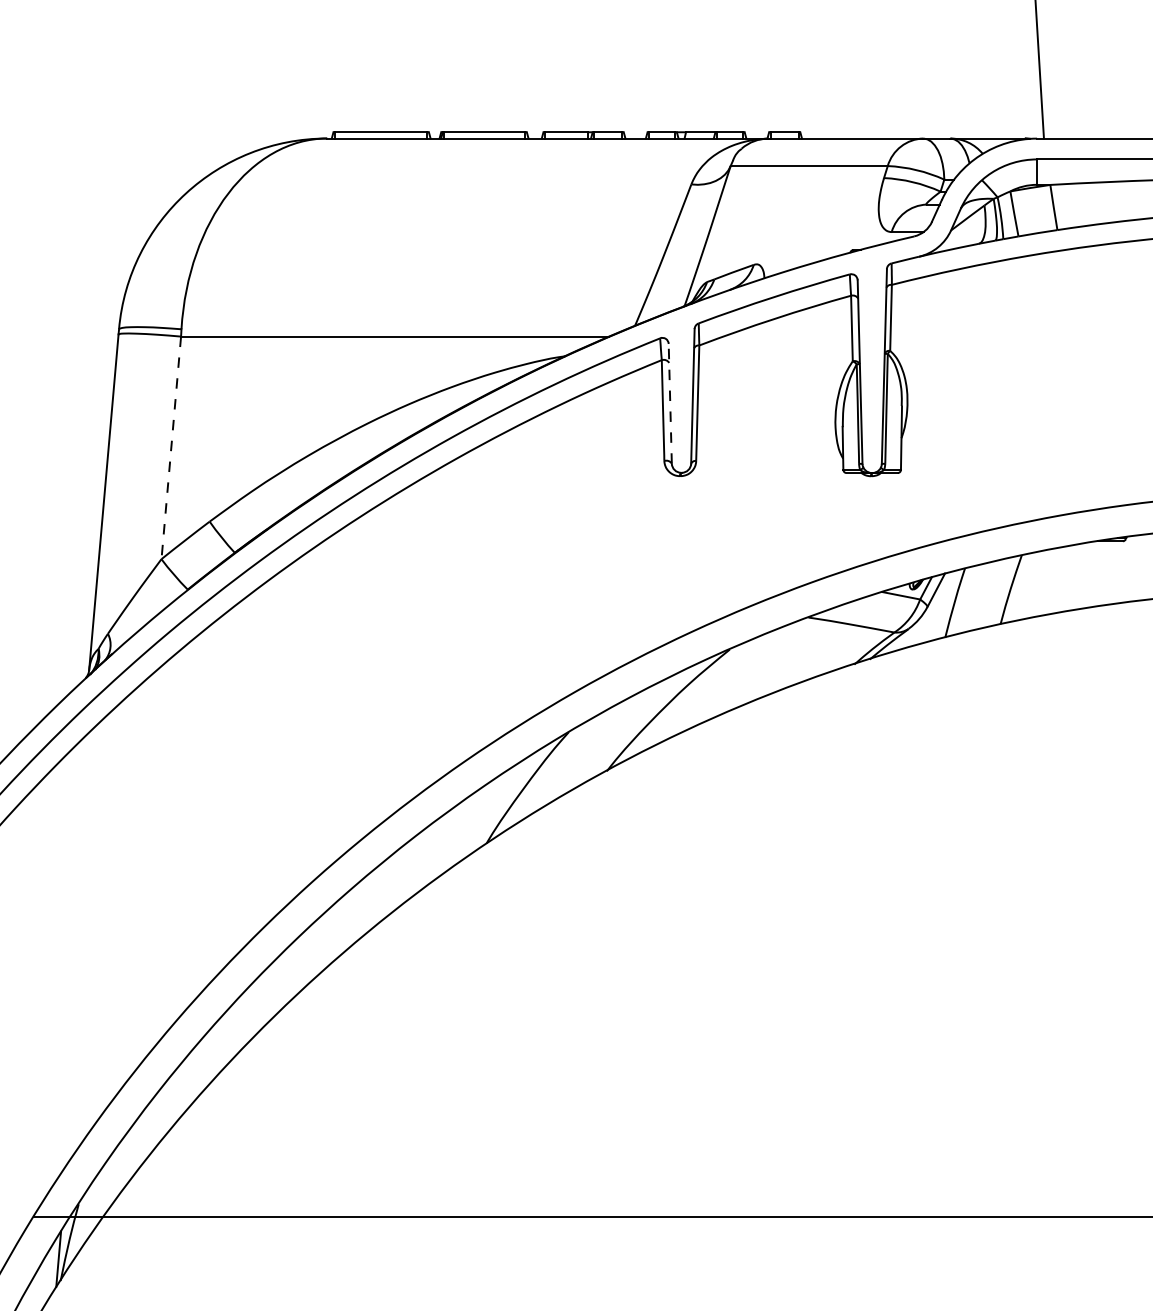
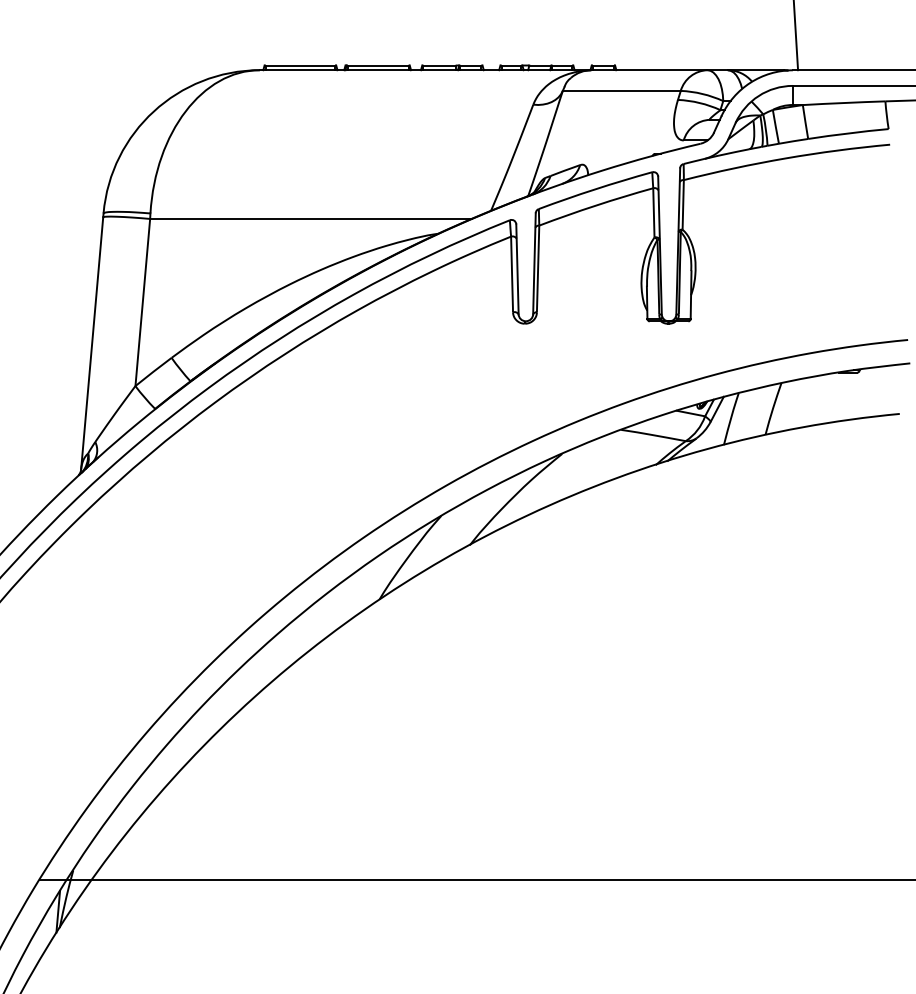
line: (670, 403) -> (517, 269), dashed -> solid
line: (170, 447) -> (142, 302), dashed -> solid

